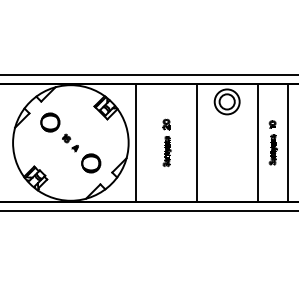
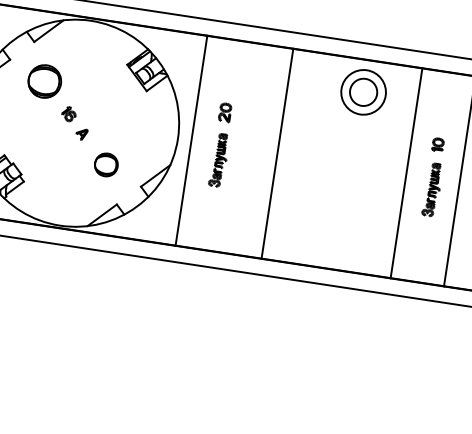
part: (166, 142) -> (220, 144), moved
line: (196, 142) -> (277, 152), moved
part: (91, 163) -> (106, 165), size x0.7

